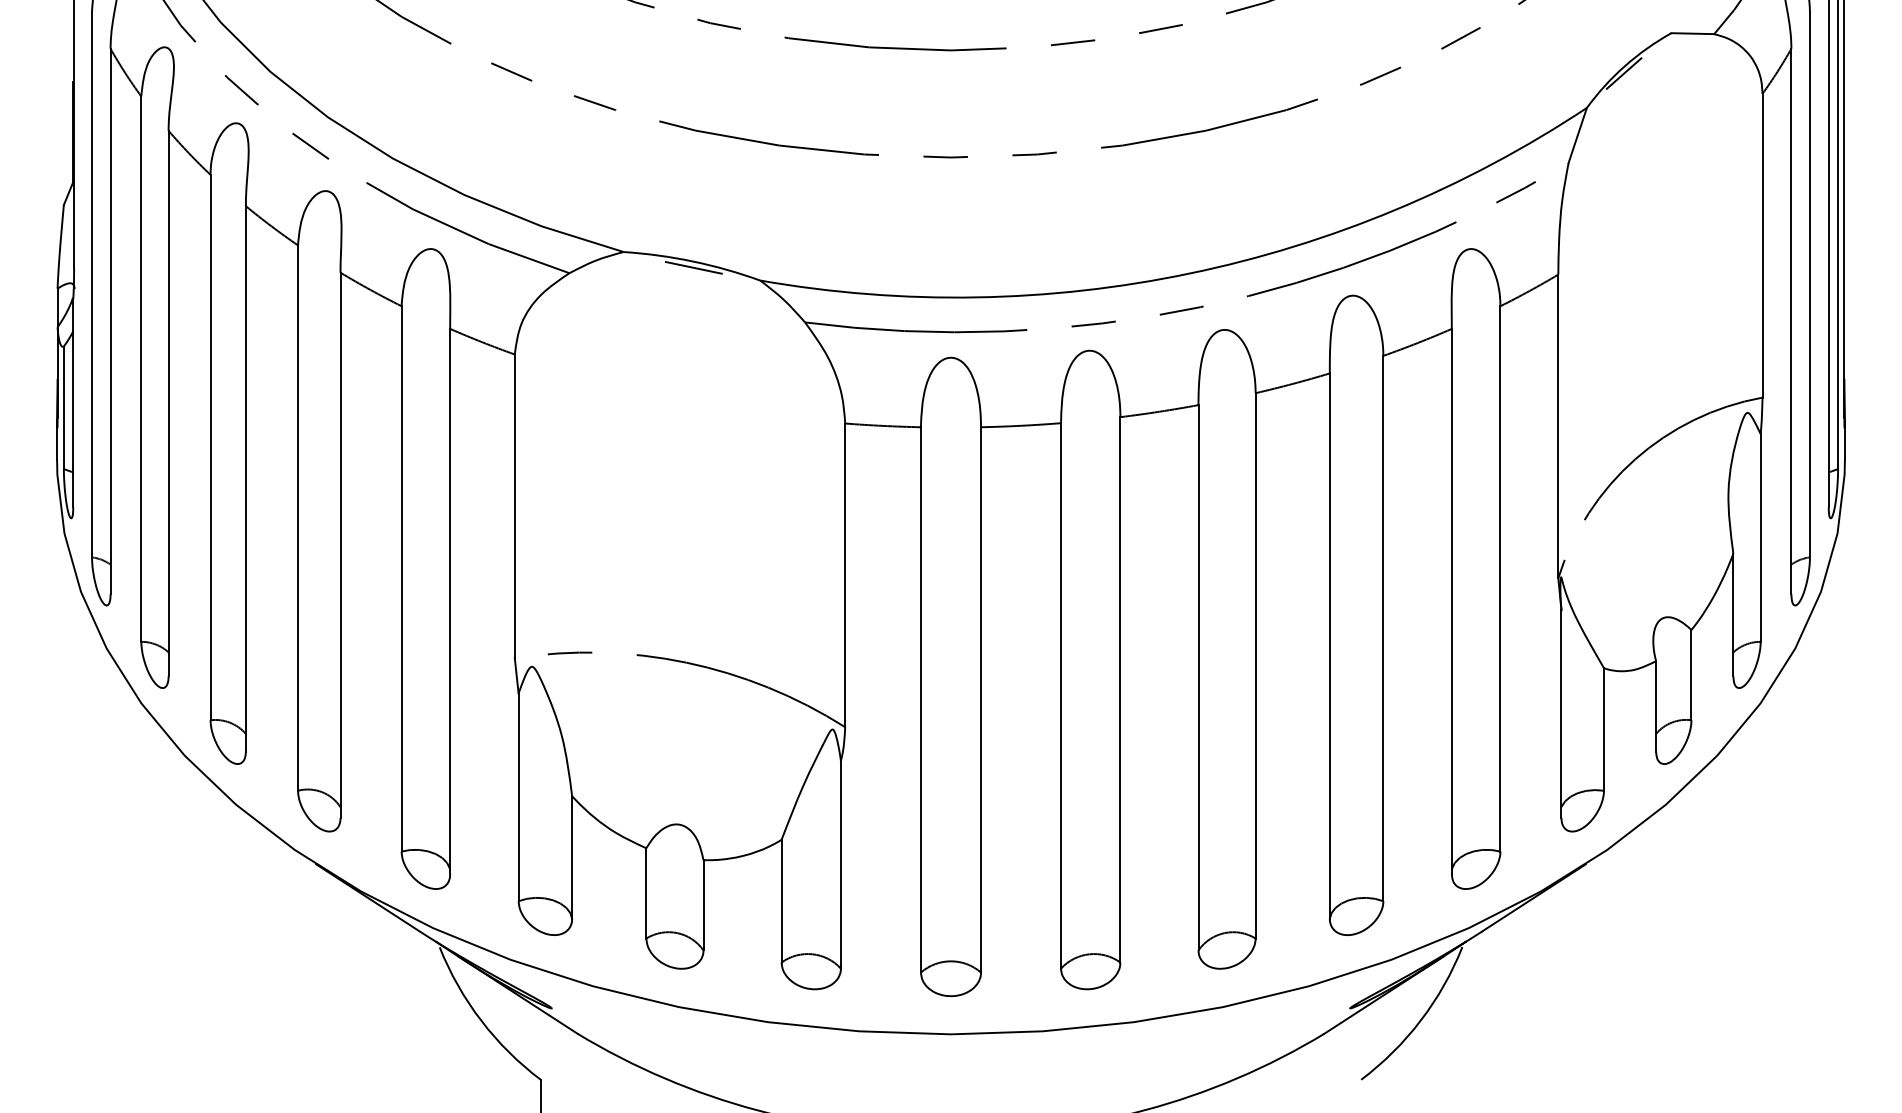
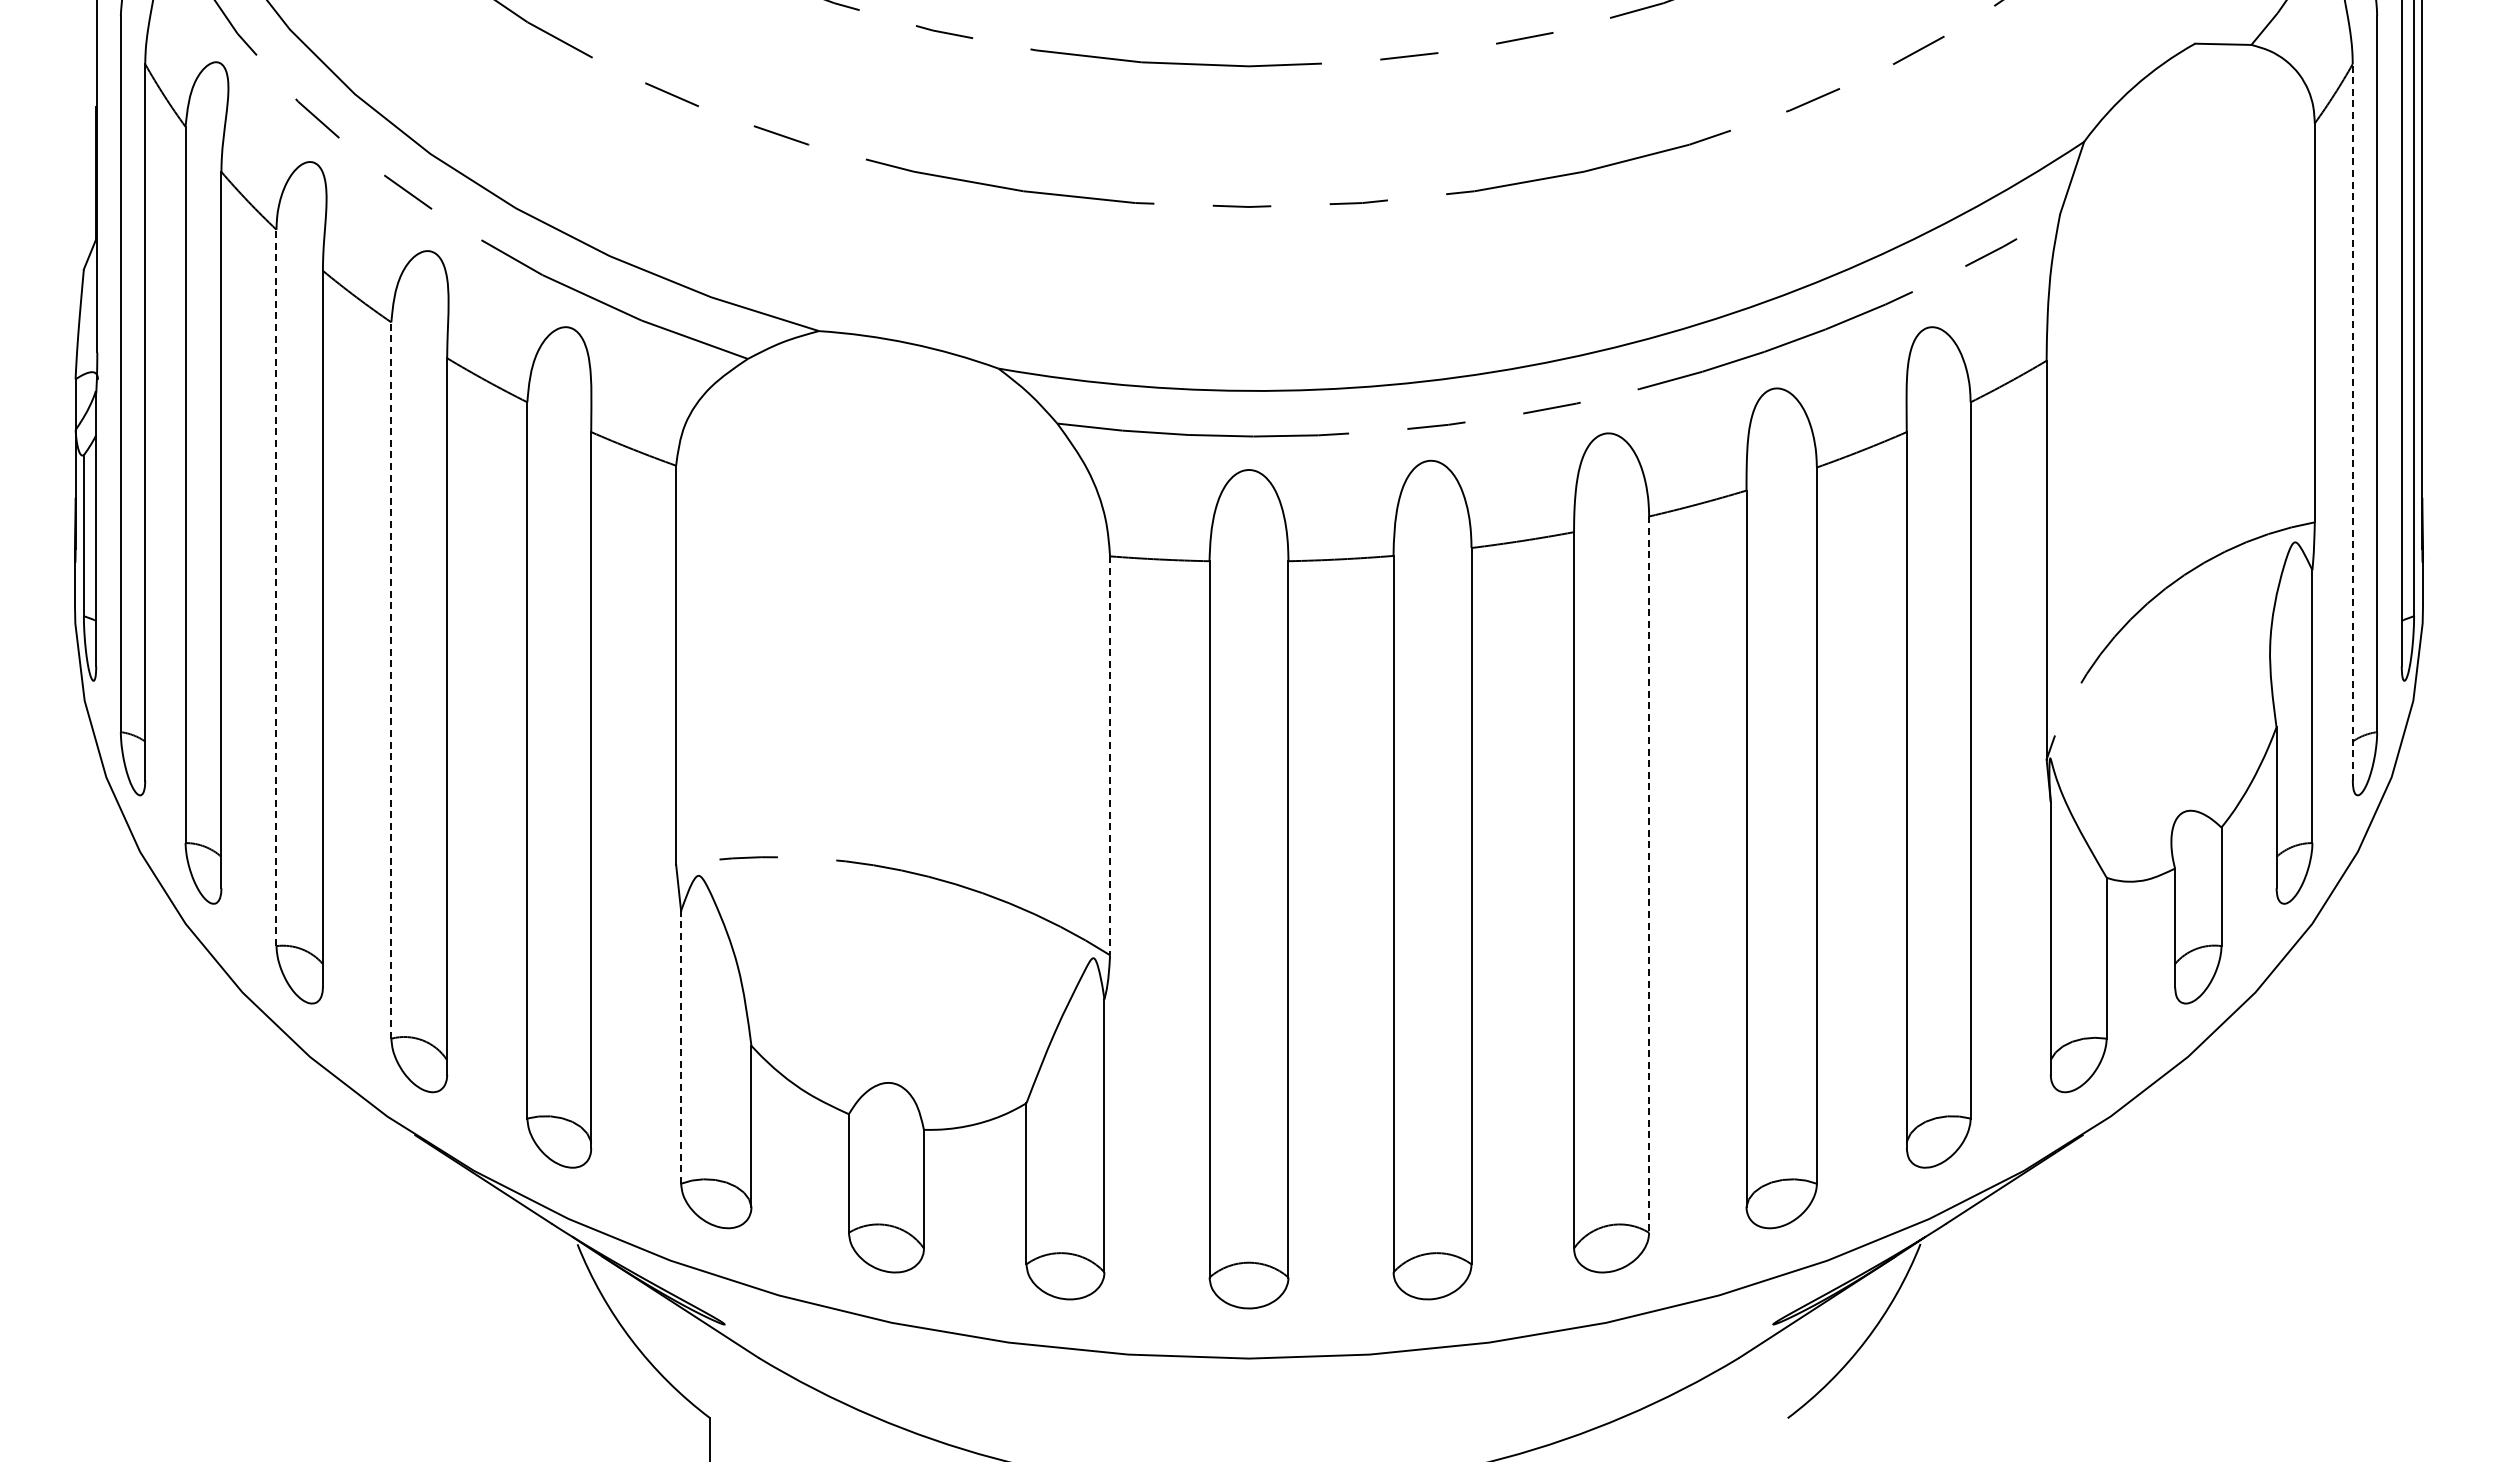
line: (1623, 73) -> (2132, 96), removed
line: (694, 267) -> (911, 351), removed
line: (1791, 320) -> (2352, 421), solid -> dashed
line: (210, 447) -> (276, 587), solid -> dashed
line: (298, 518) -> (391, 680), solid -> dashed
line: (845, 575) -> (1110, 756), solid -> dashed
line: (1255, 666) -> (1649, 875), solid -> dashed
line: (518, 796) -> (681, 1046), solid -> dashed

